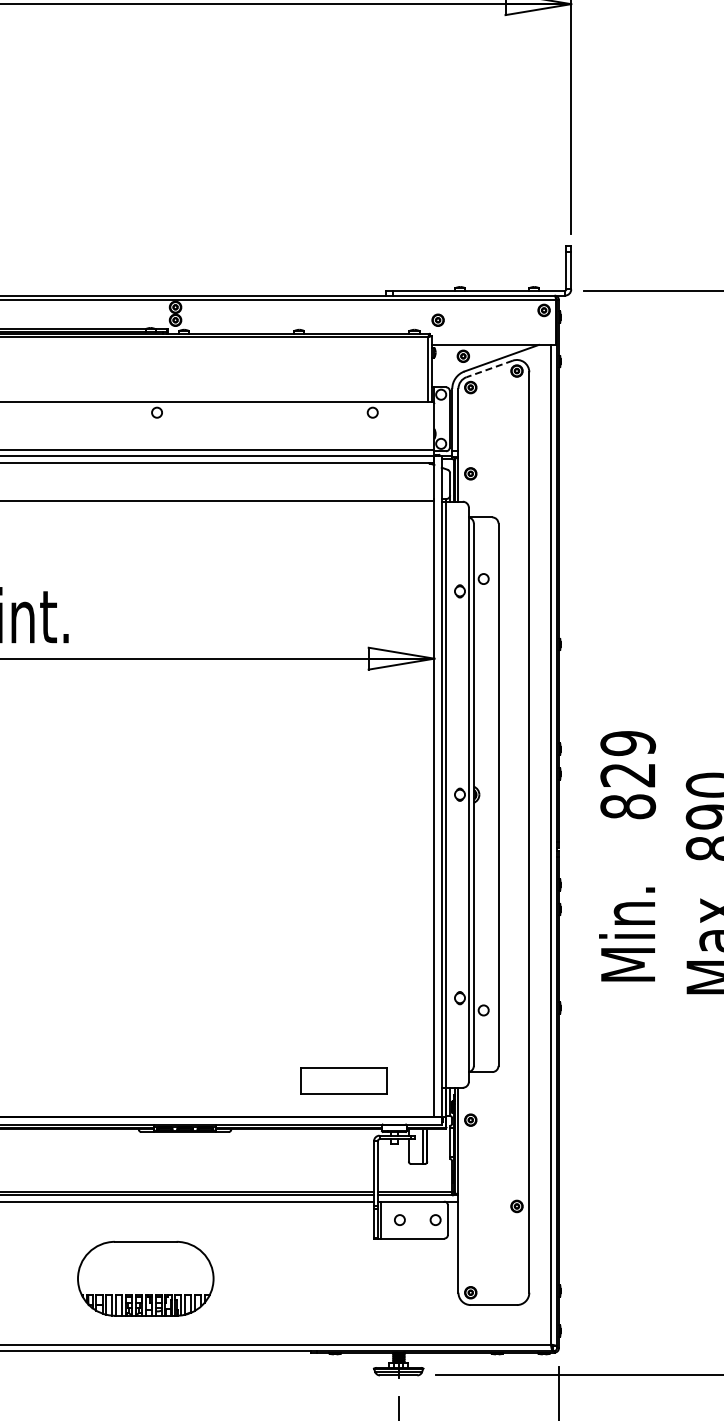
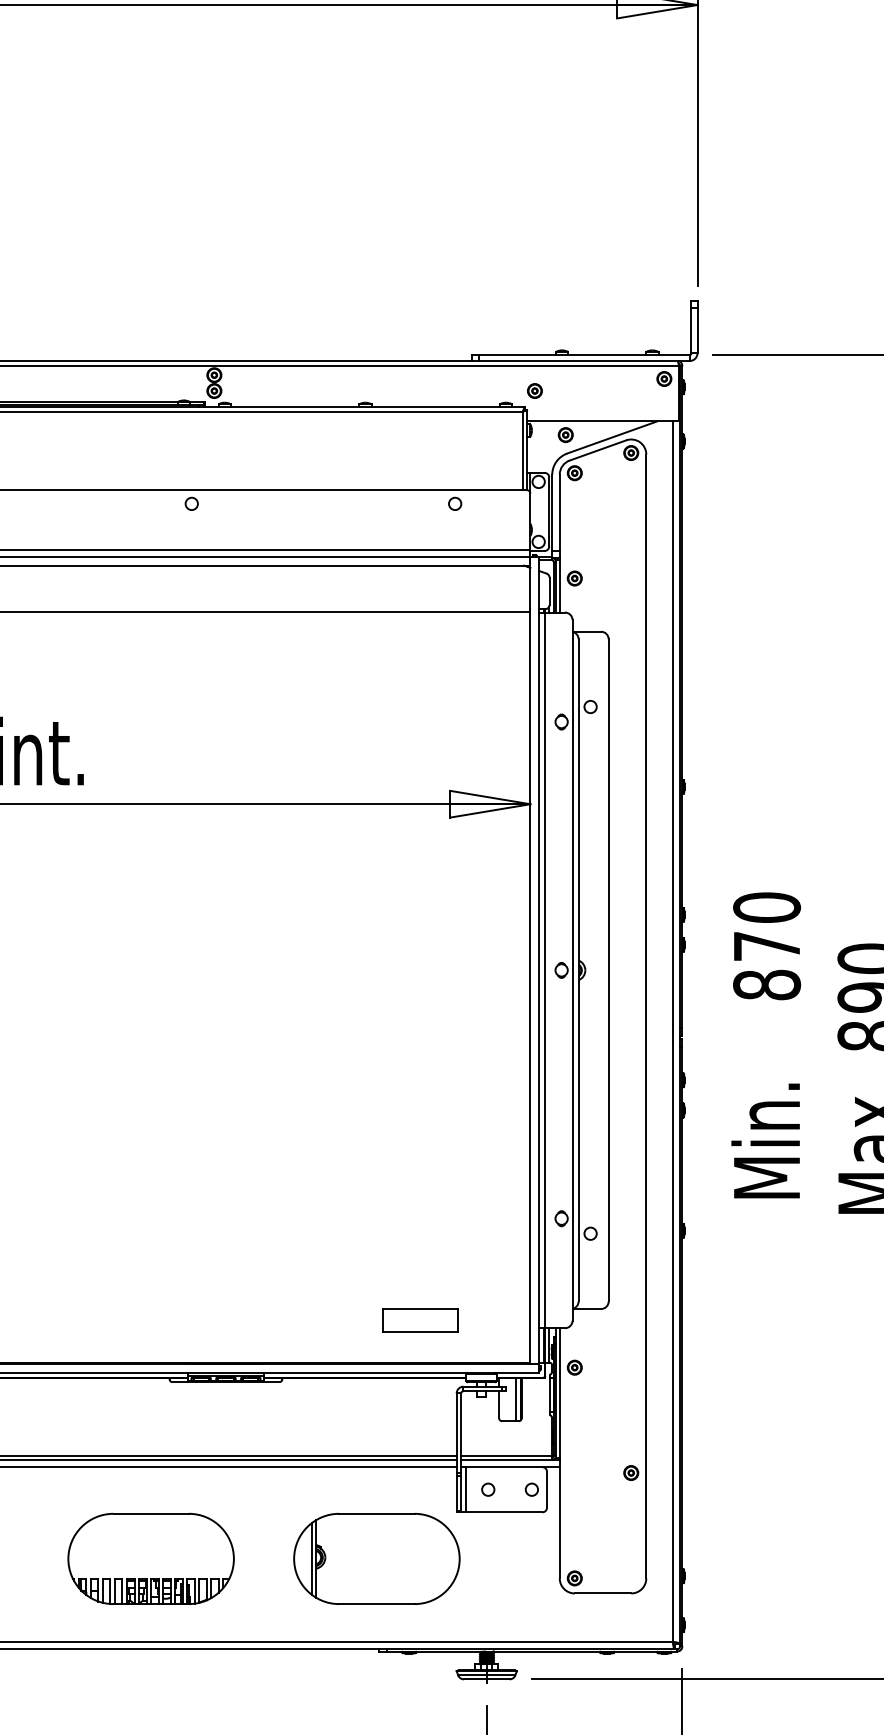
line: (489, 368) -> (597, 449), dashed -> solid
text: (628, 758) -> (767, 926), 829 -> 870
part: (343, 1081) -> (419, 1320), size x0.71
part: (308, 1276) -> (376, 1558), added
part: (145, 1278) -> (150, 1558), moved

